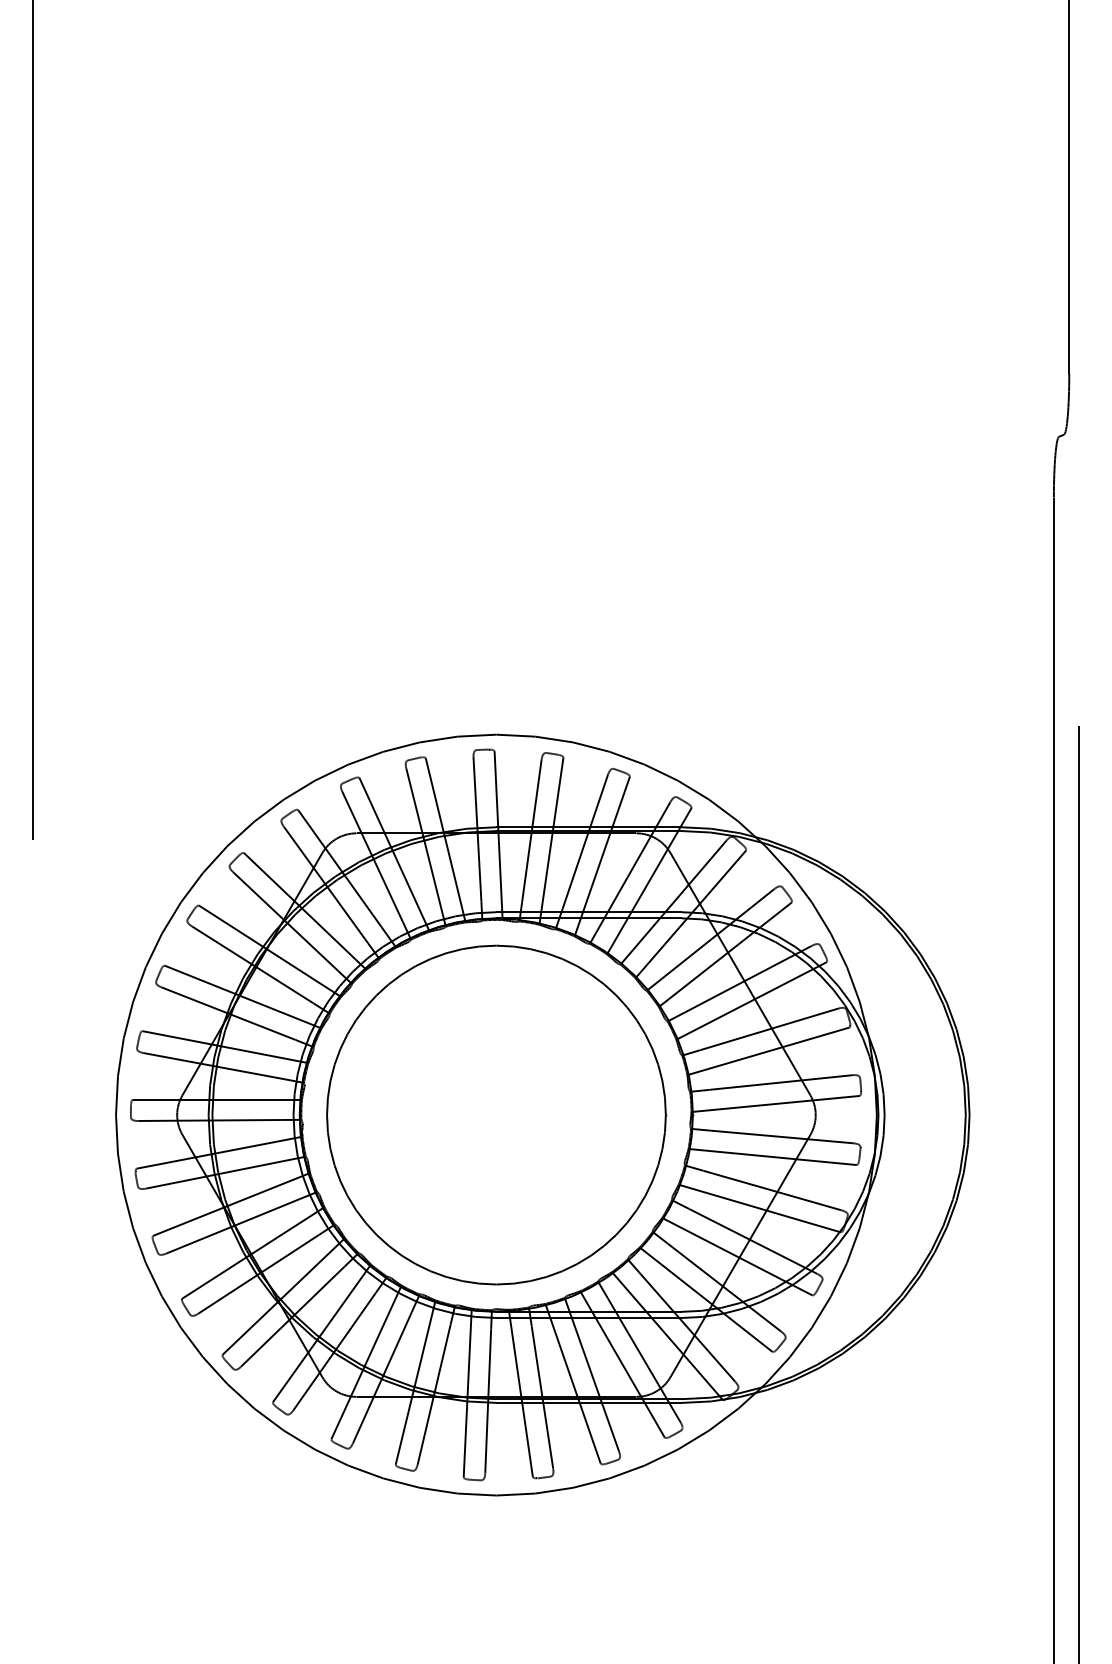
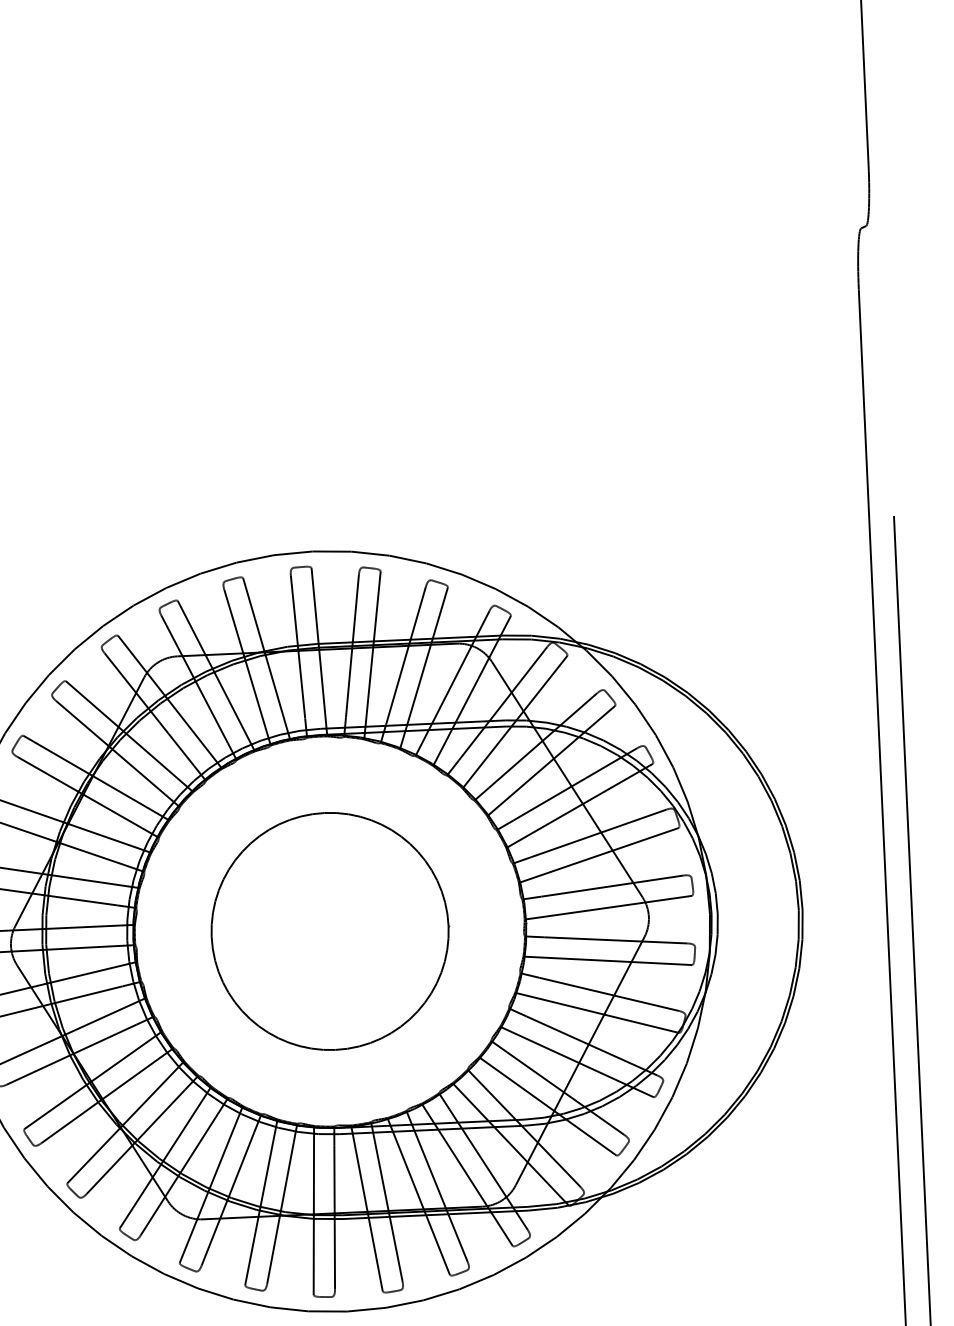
part: (496, 1114) -> (329, 930), size x0.7

